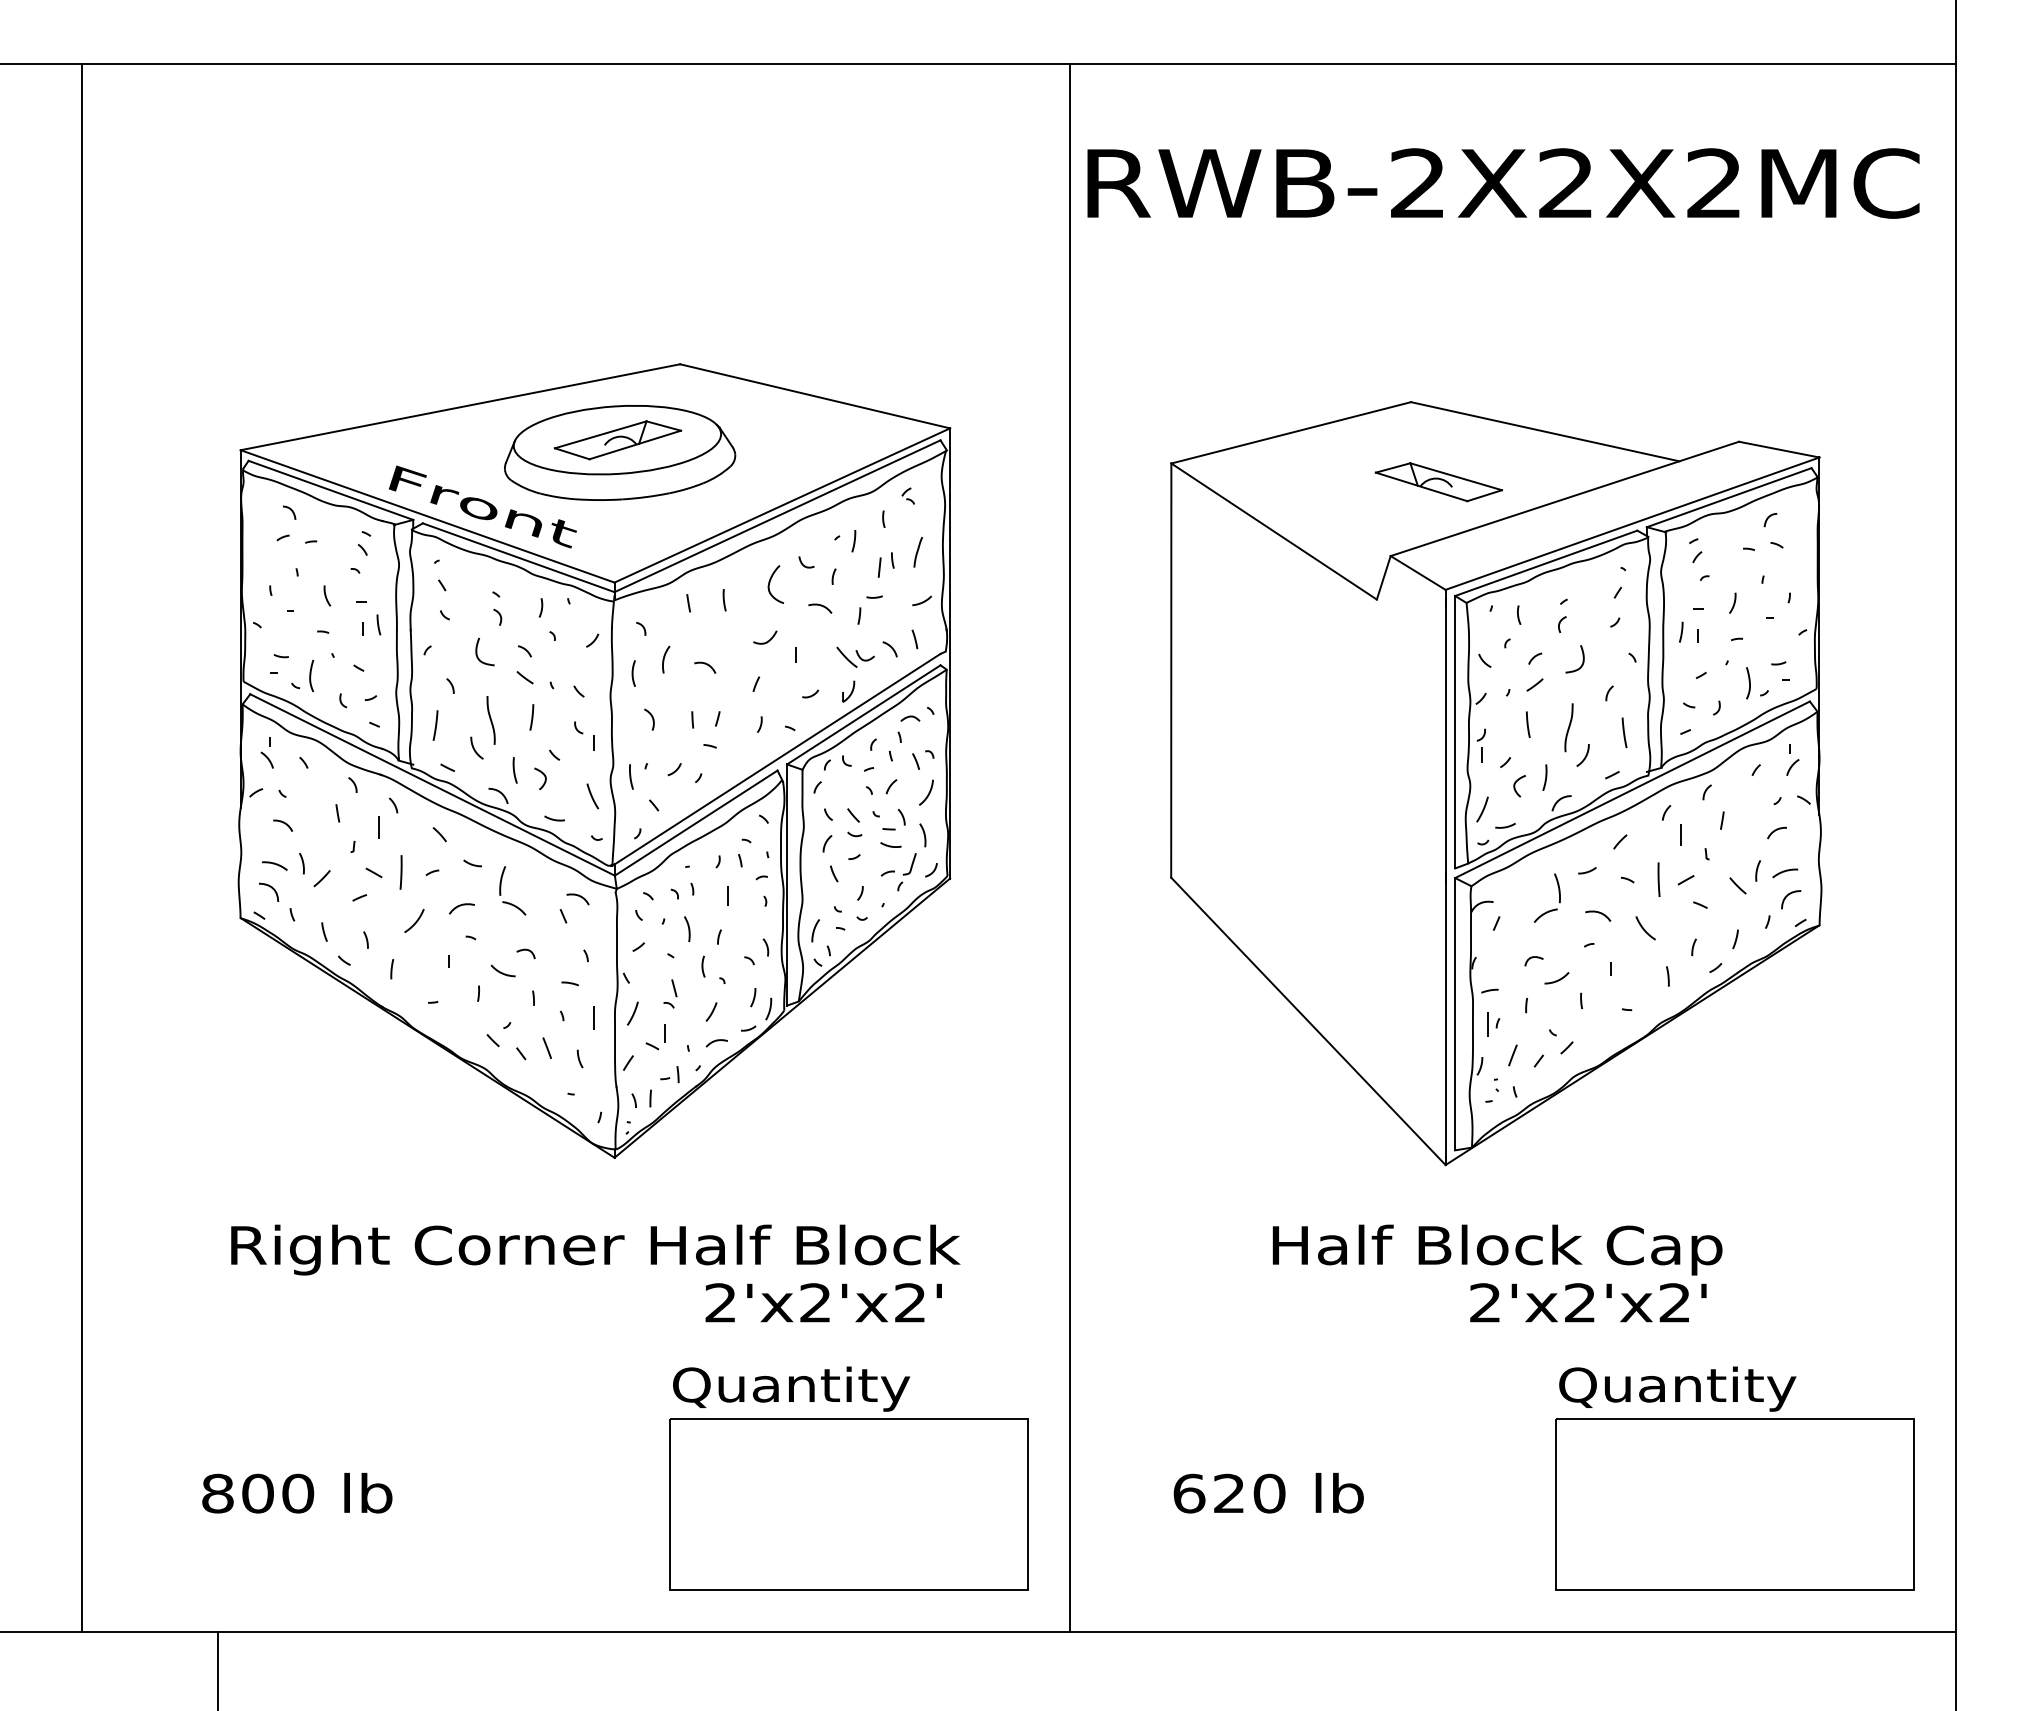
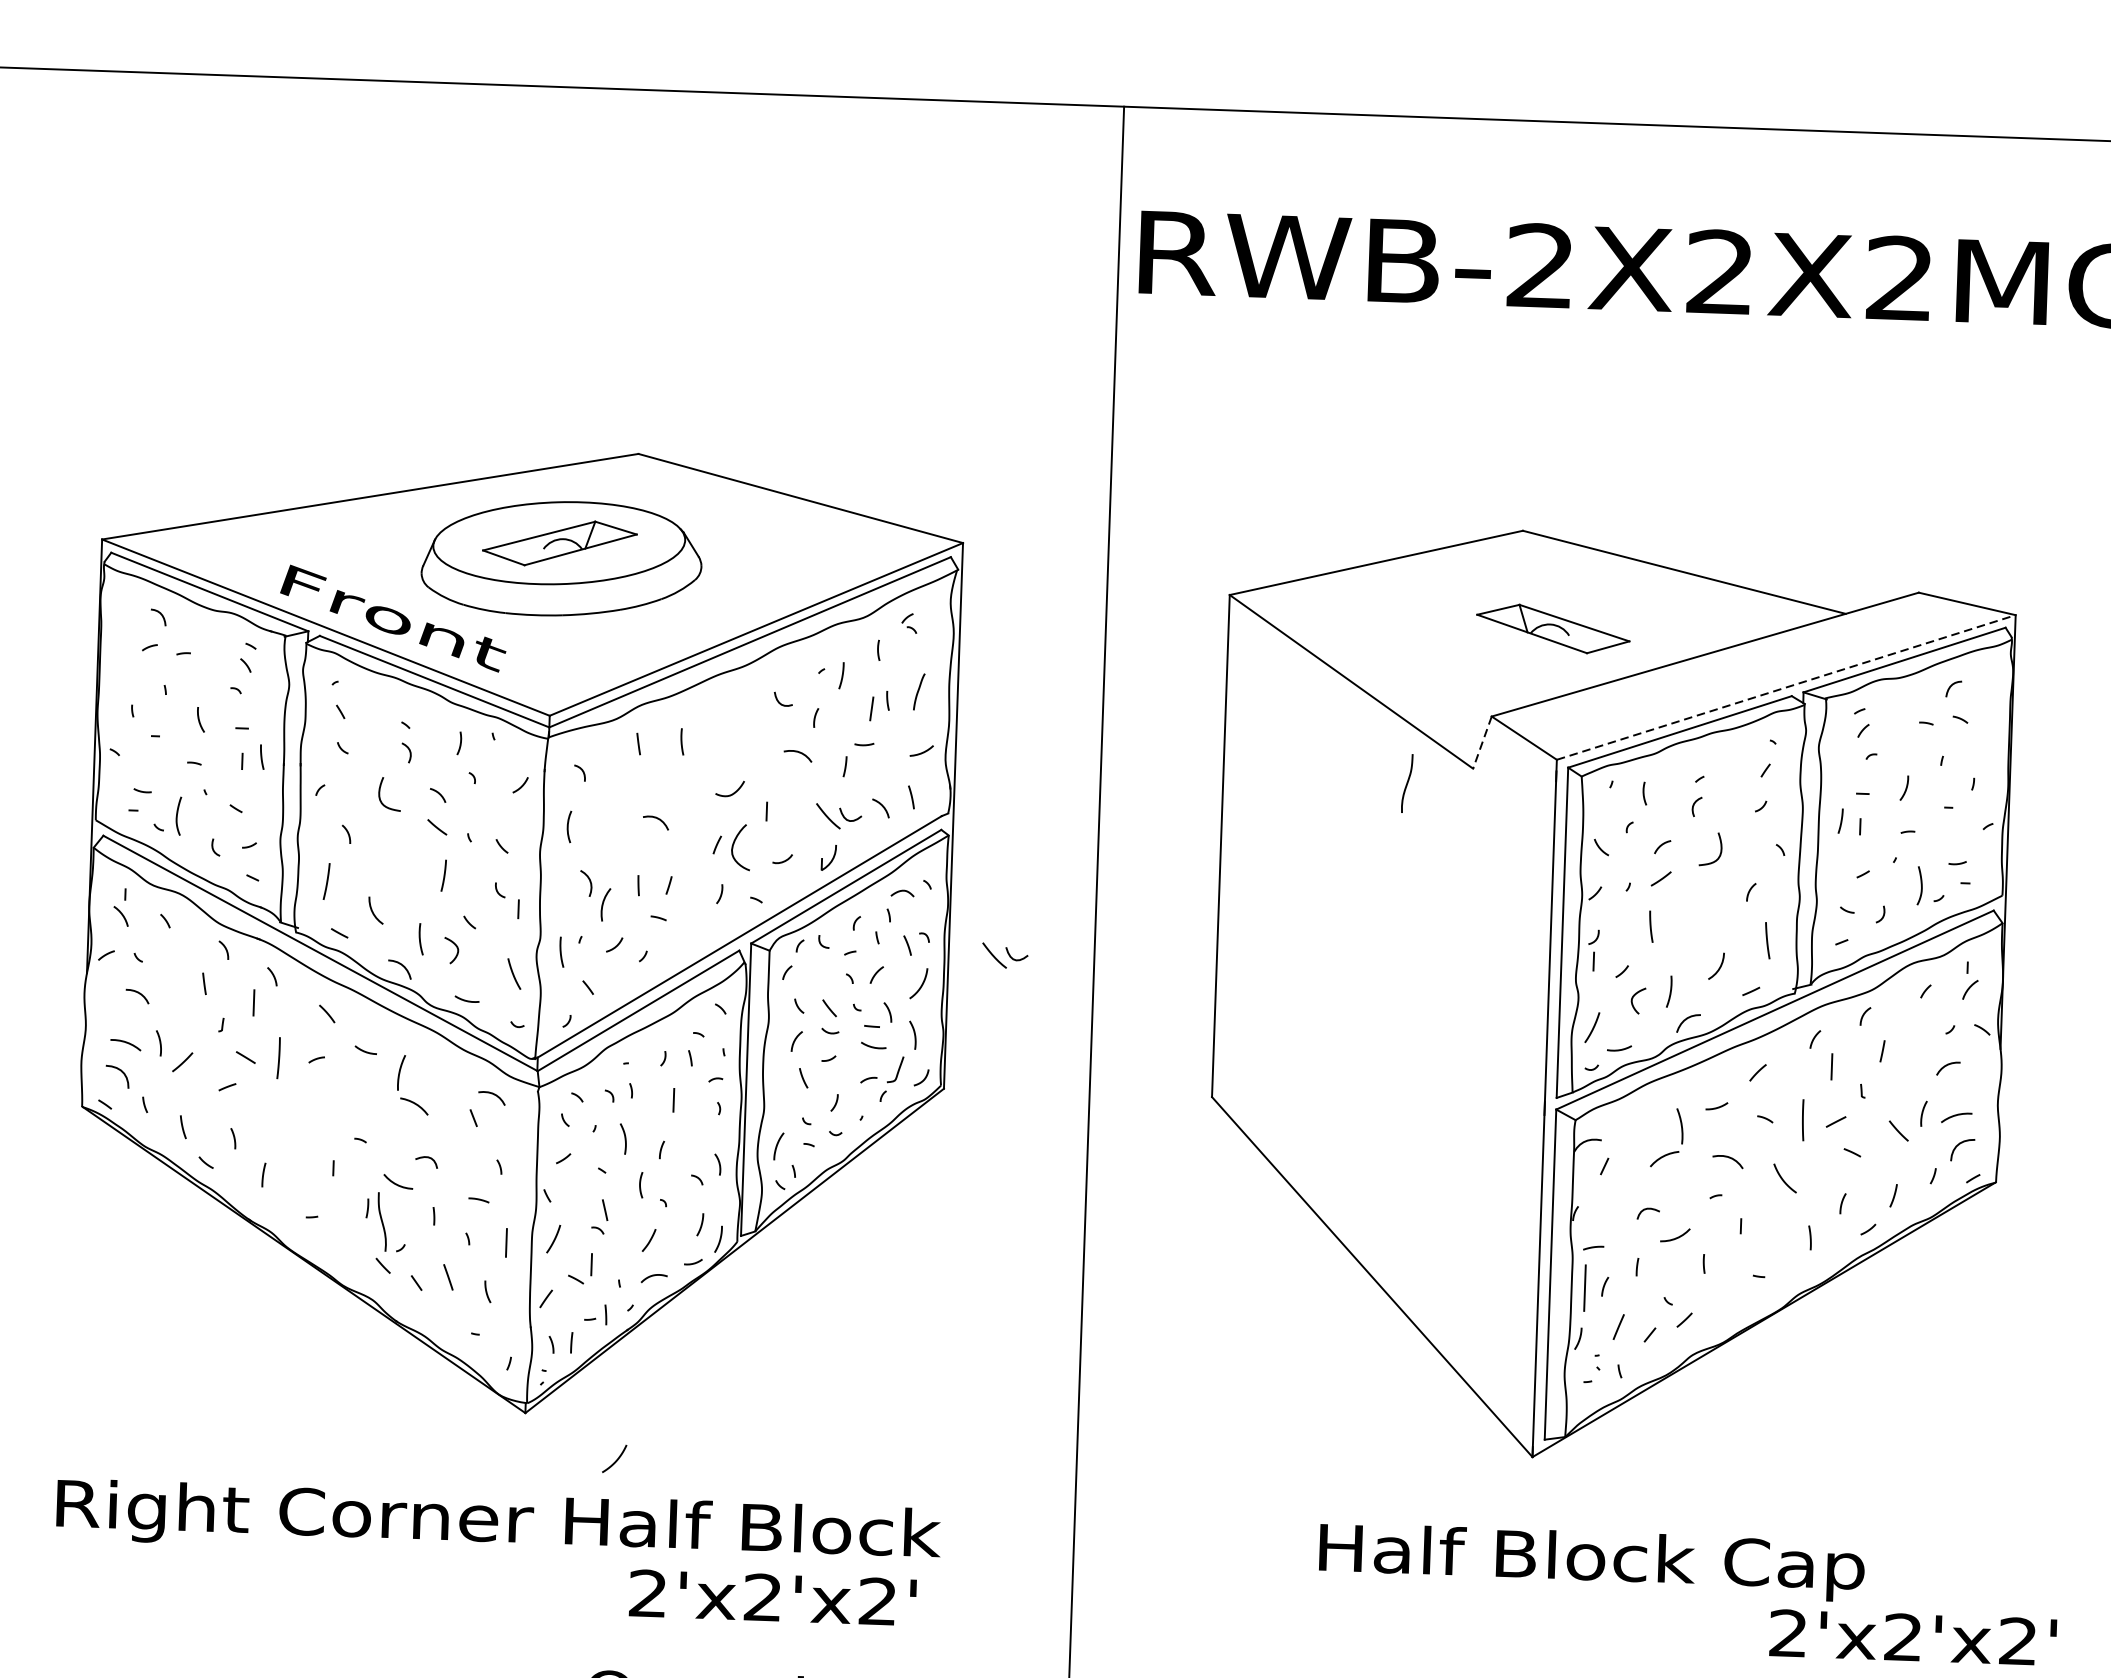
line: (1633, 523) -> (1787, 687), solid -> dashed
line: (1383, 577) -> (1482, 742), solid -> dashed
curve: (770, 582) -> (734, 844), moved
curve: (664, 659) -> (603, 904), moved
curve: (490, 720) -> (381, 1222), moved
curve: (1568, 727) -> (1406, 783), moved
part: (996, 766) -> (1004, 954), added
curve: (460, 906) -> (349, 1101), removed
curve: (415, 921) -> (615, 1459), moved
part: (1493, 1024) -> (1596, 1288), size x1.6
text: (1588, 1302) -> (1913, 1637), moved

